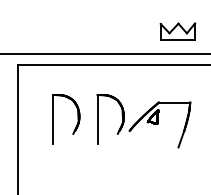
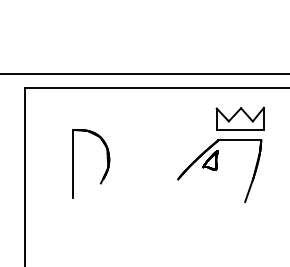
part: (177, 31) -> (239, 118), moved
part: (121, 115) -> (167, 158), removed

